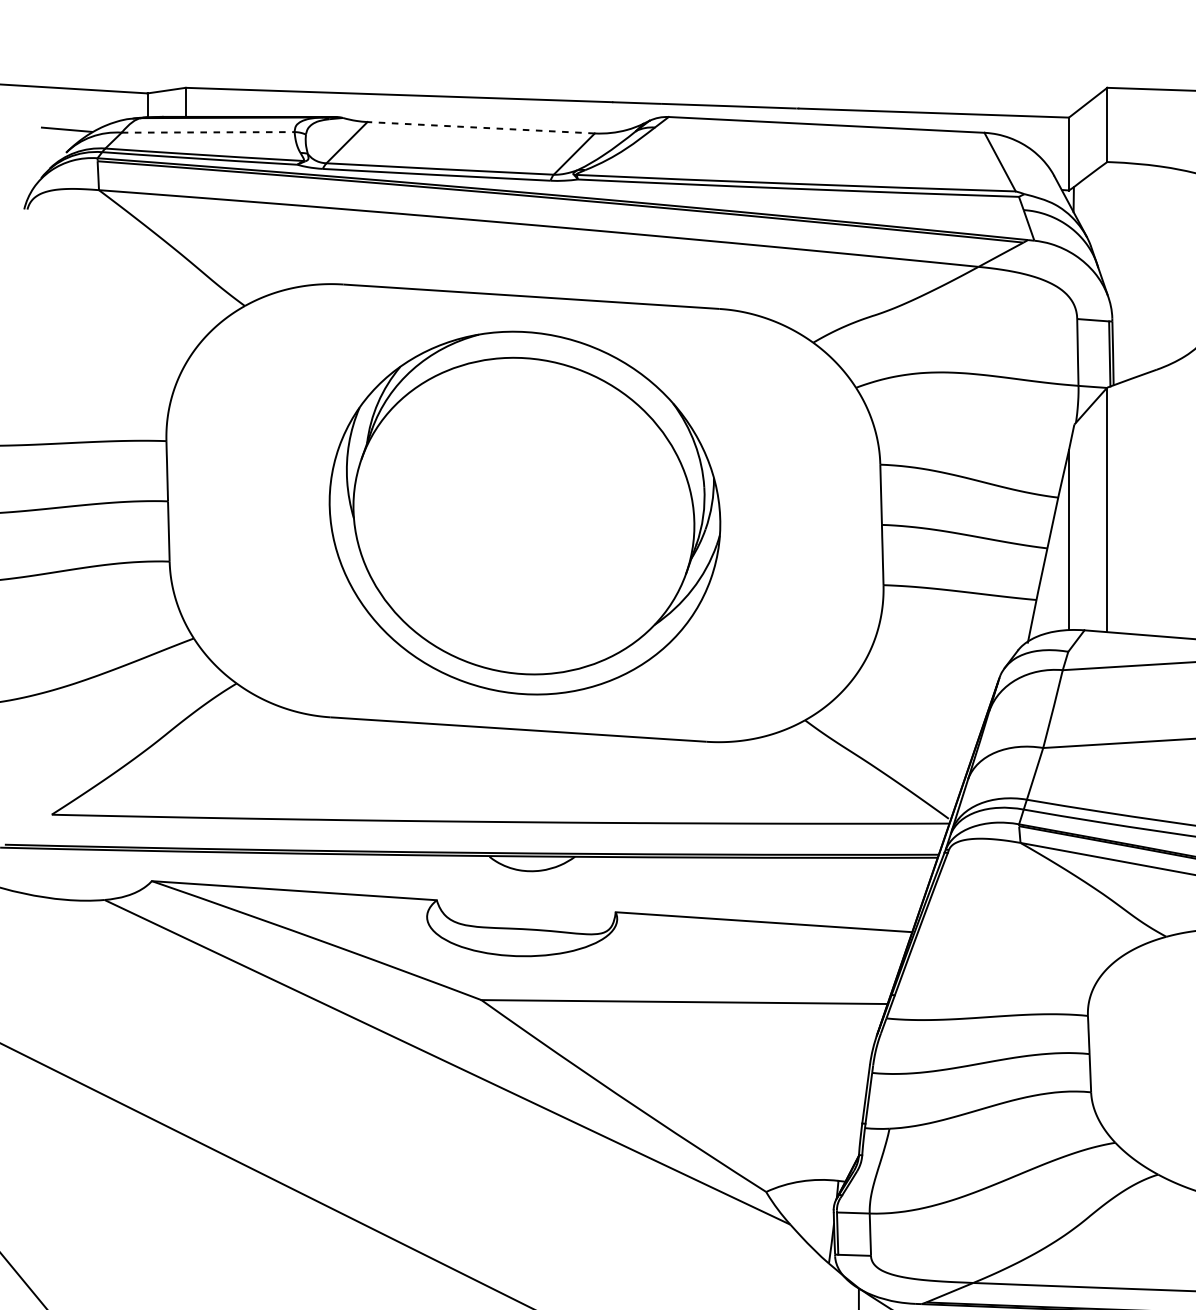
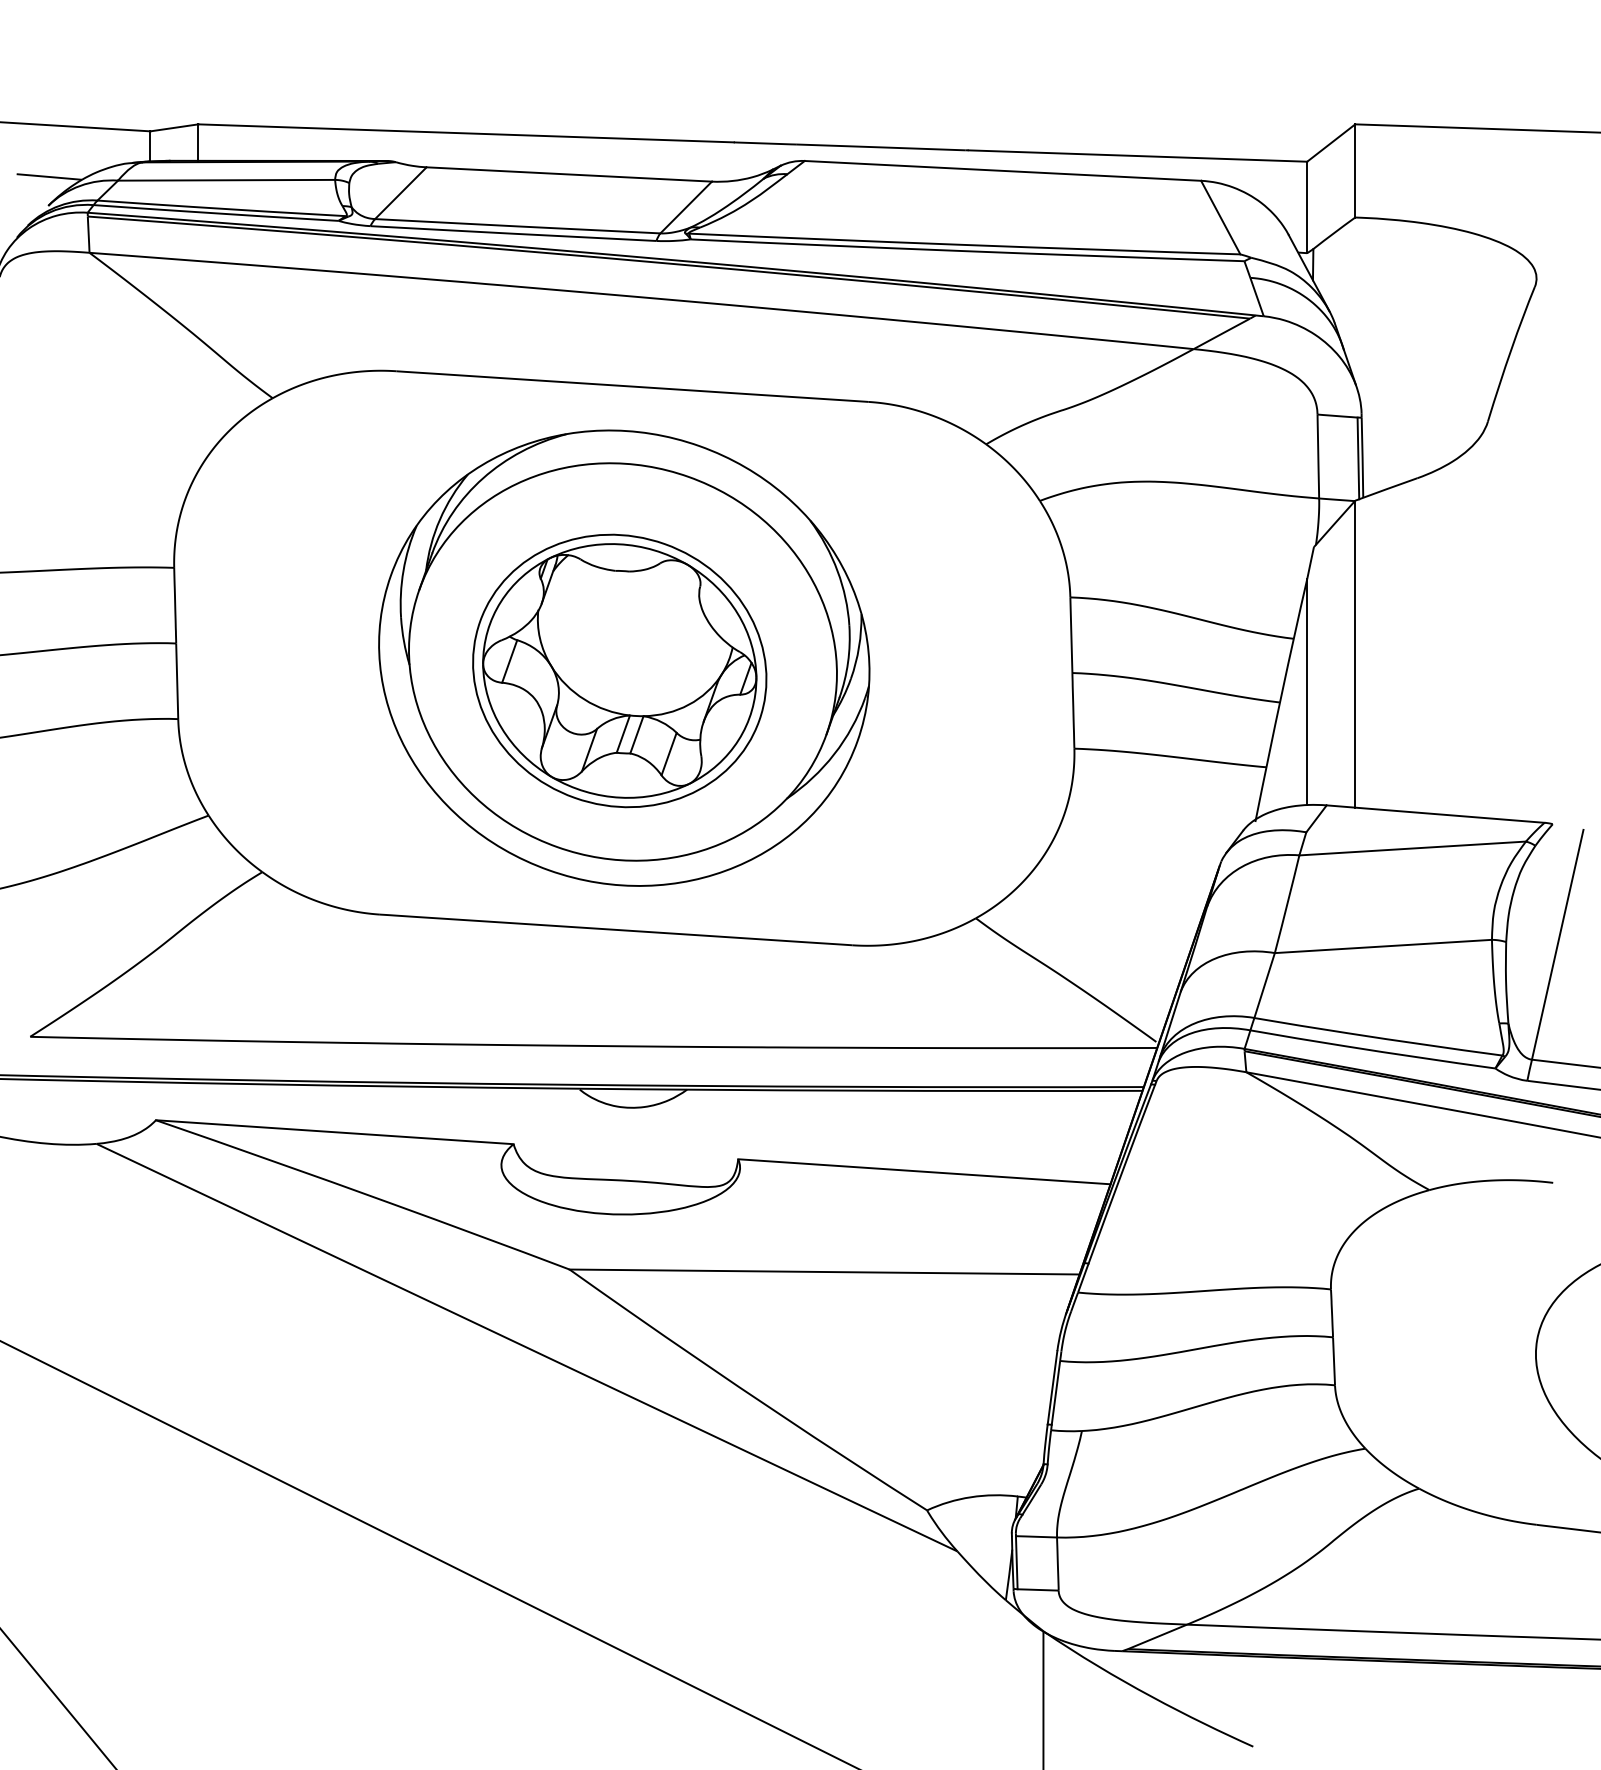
line: (481, 127) -> (569, 174), dashed -> solid
line: (208, 132) -> (226, 180), dashed -> solid
part: (521, 522) -> (619, 670), added

